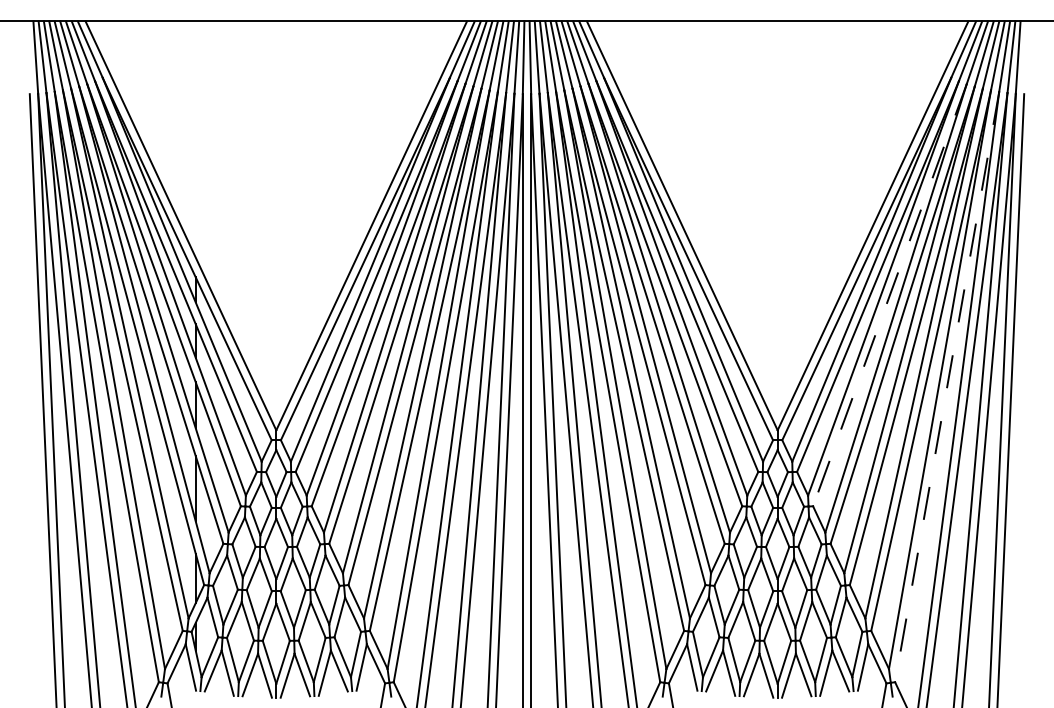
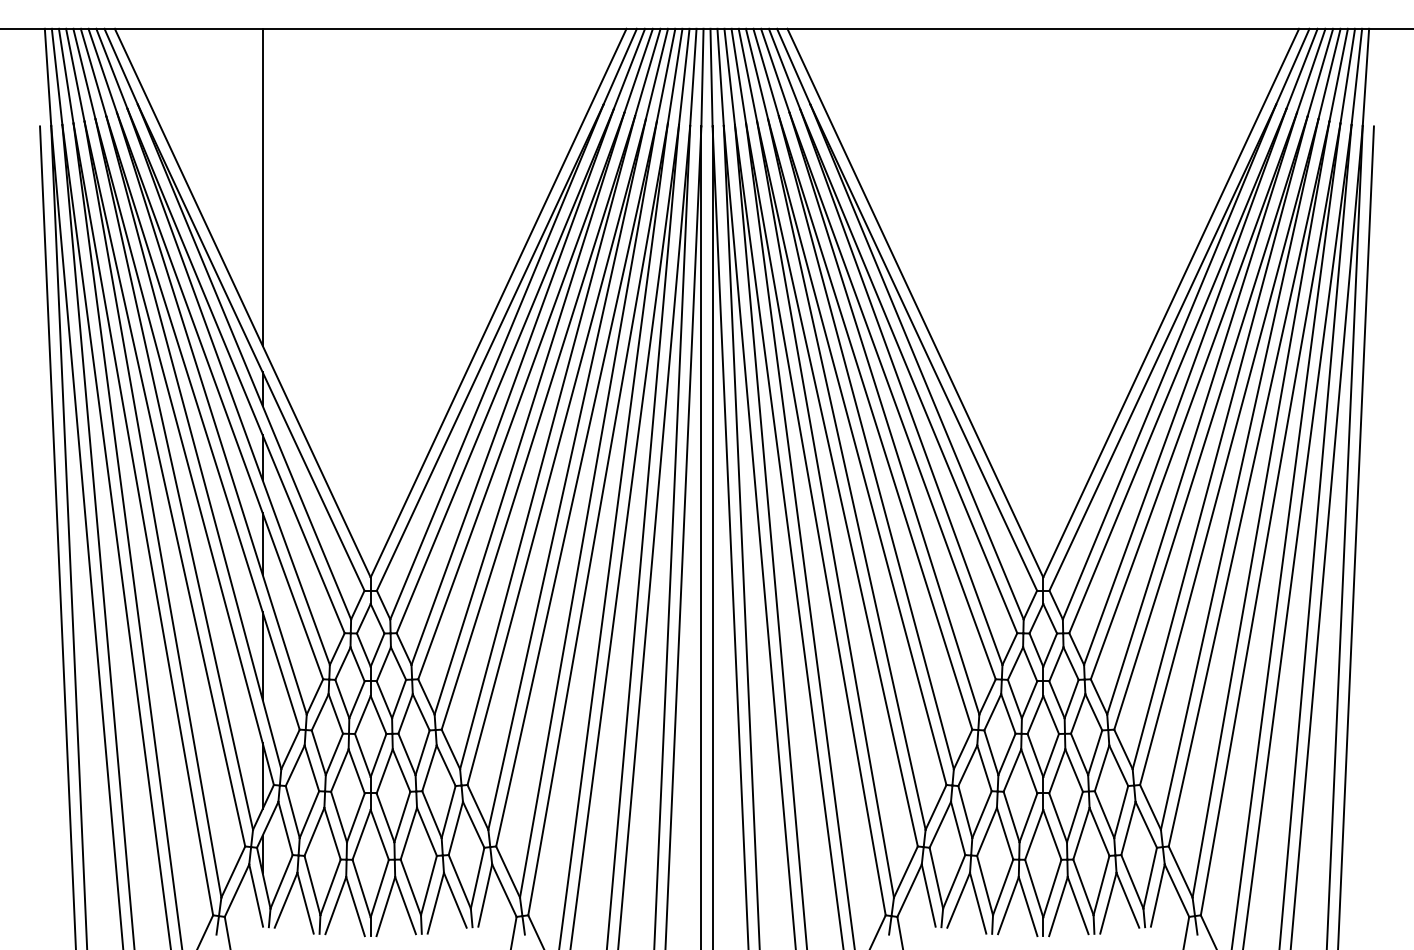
line: (195, 139) -> (262, 187), added
line: (889, 295) -> (1193, 396), dashed -> solid
line: (947, 387) -> (1271, 519), dashed -> solid

